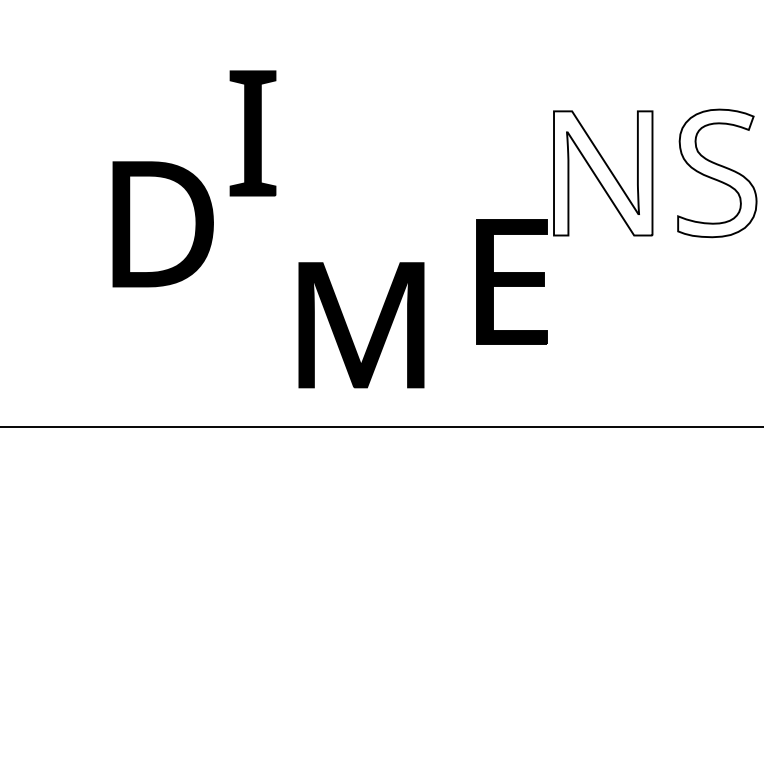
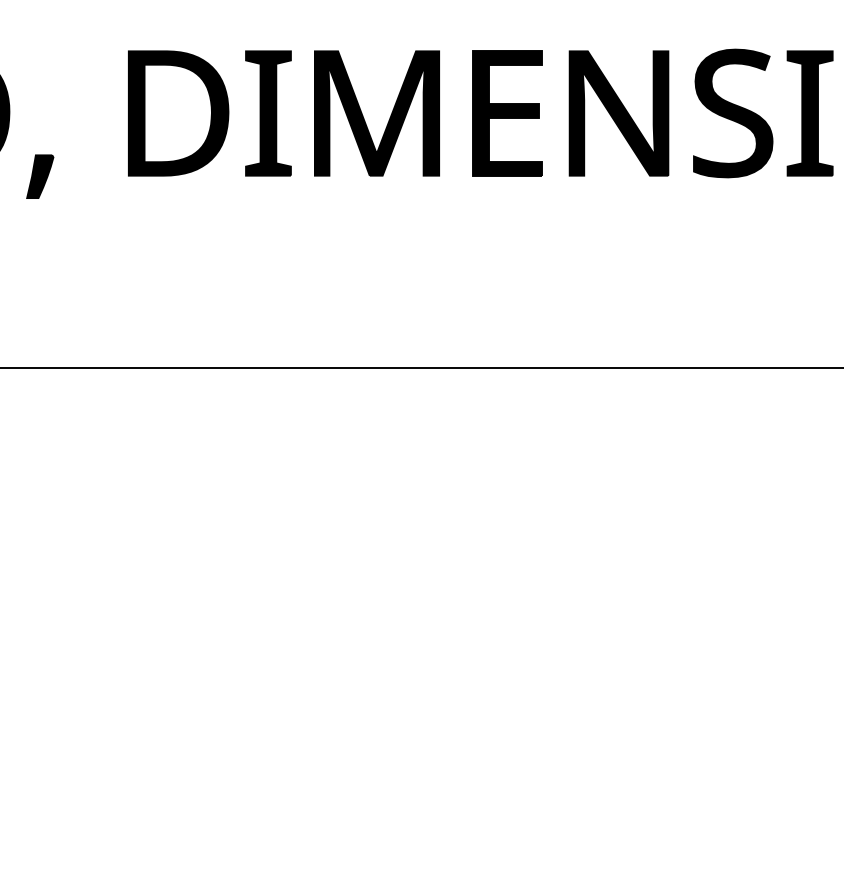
part: (253, 133) -> (268, 113), moved
fill: (602, 173) -> (618, 113), added
fill: (717, 173) -> (733, 113), added
part: (163, 224) -> (178, 113), moved
part: (25, 236) -> (40, 176), added
part: (511, 282) -> (507, 113), moved
part: (348, 330) -> (364, 118), moved

